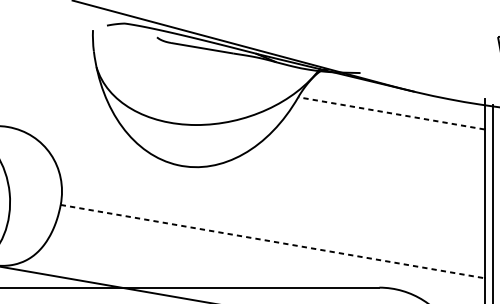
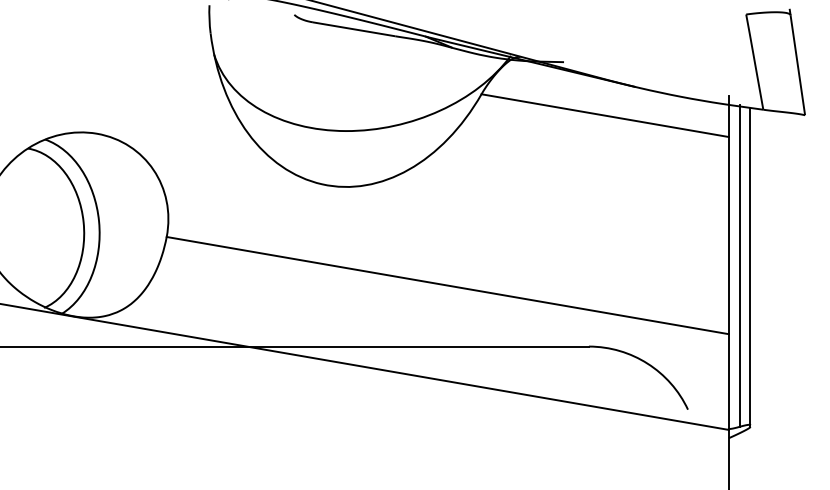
line: (391, 113) -> (604, 115), dashed -> solid
line: (273, 241) -> (448, 285), dashed -> solid

